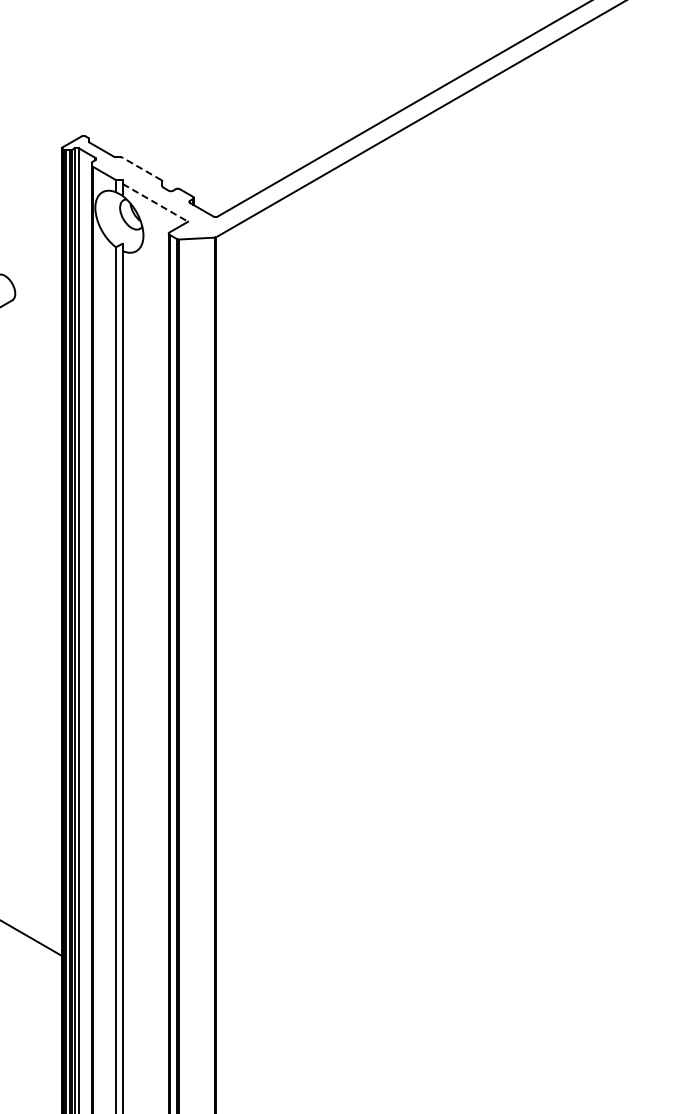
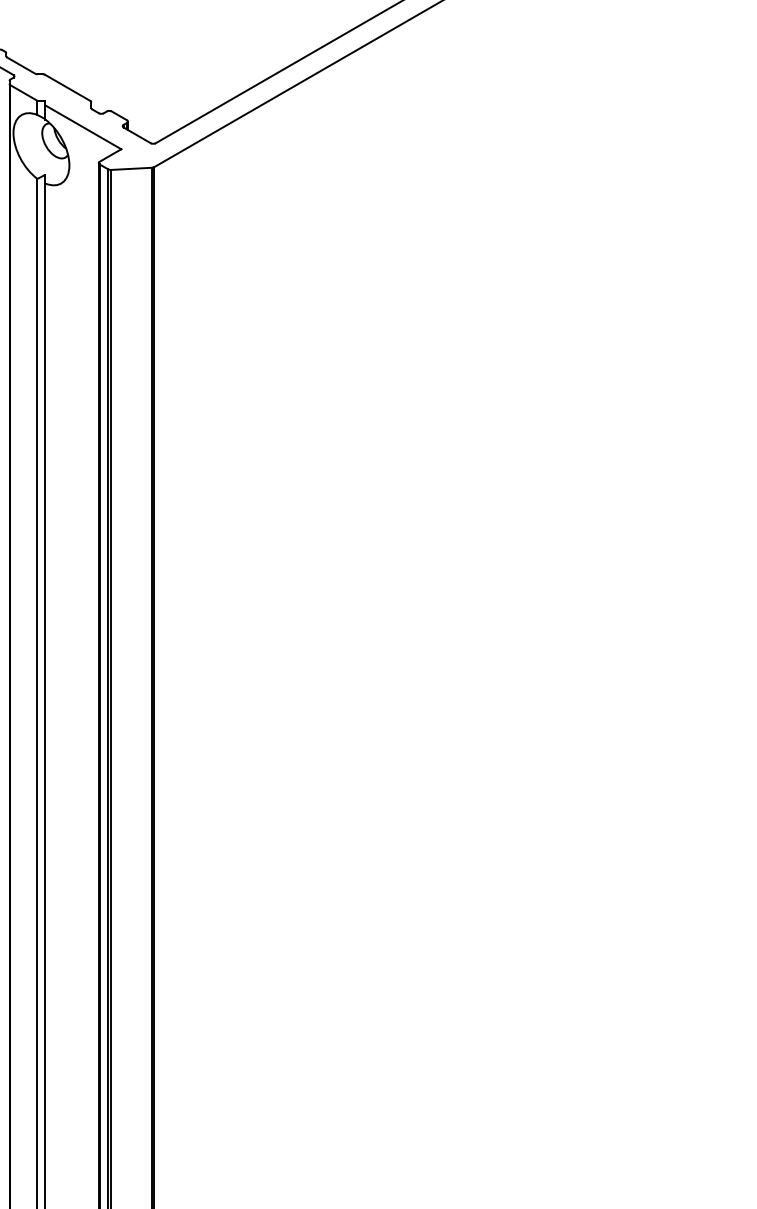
line: (141, 168) -> (67, 87), dashed -> solid
line: (155, 202) -> (83, 126), dashed -> solid

